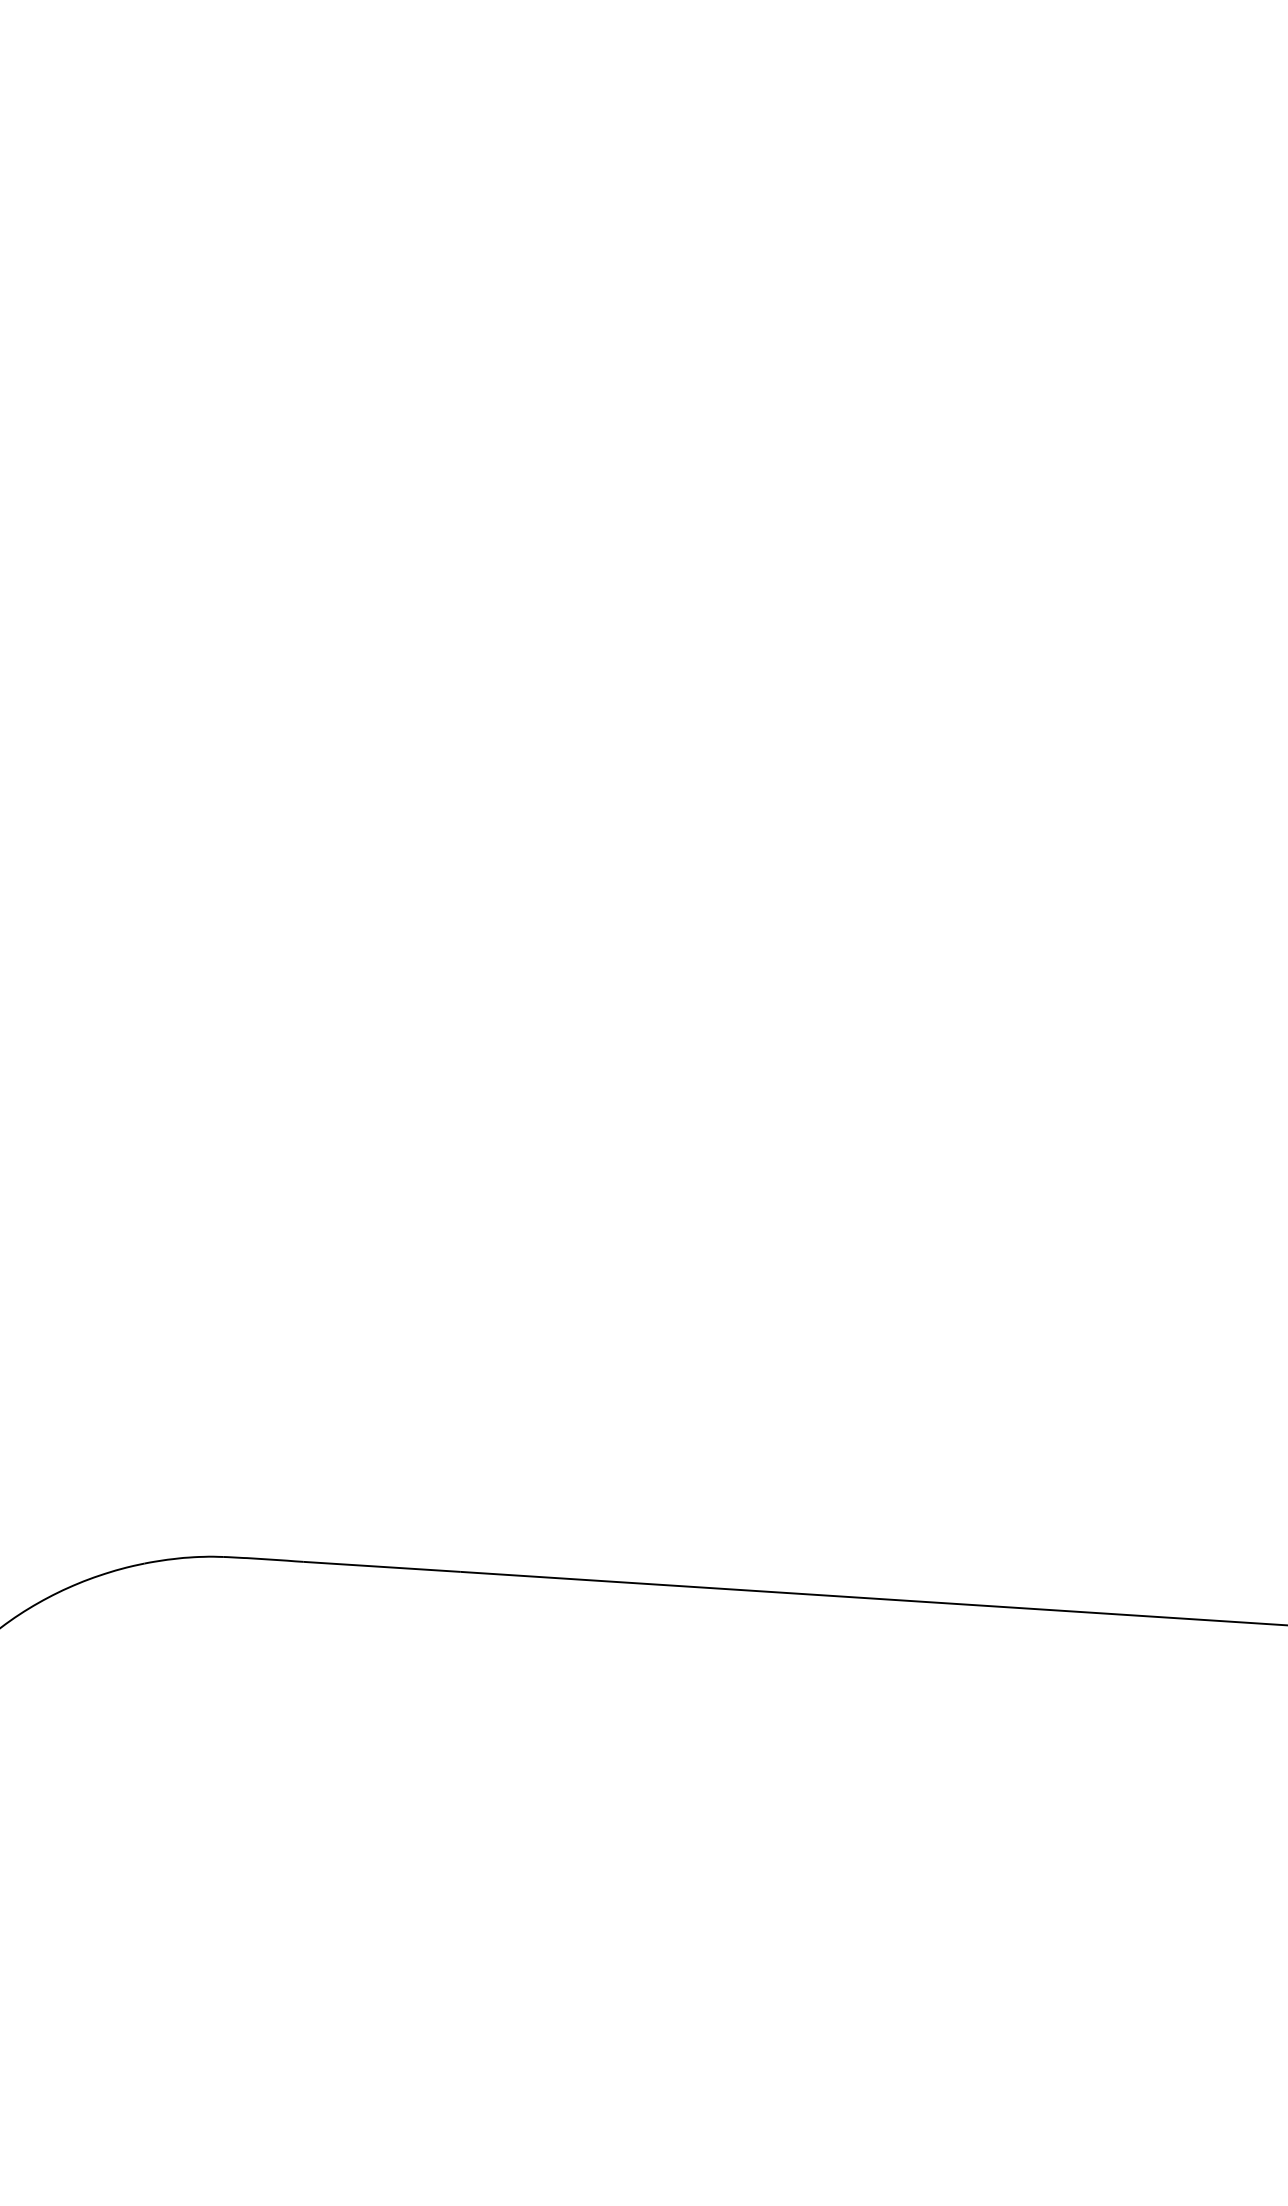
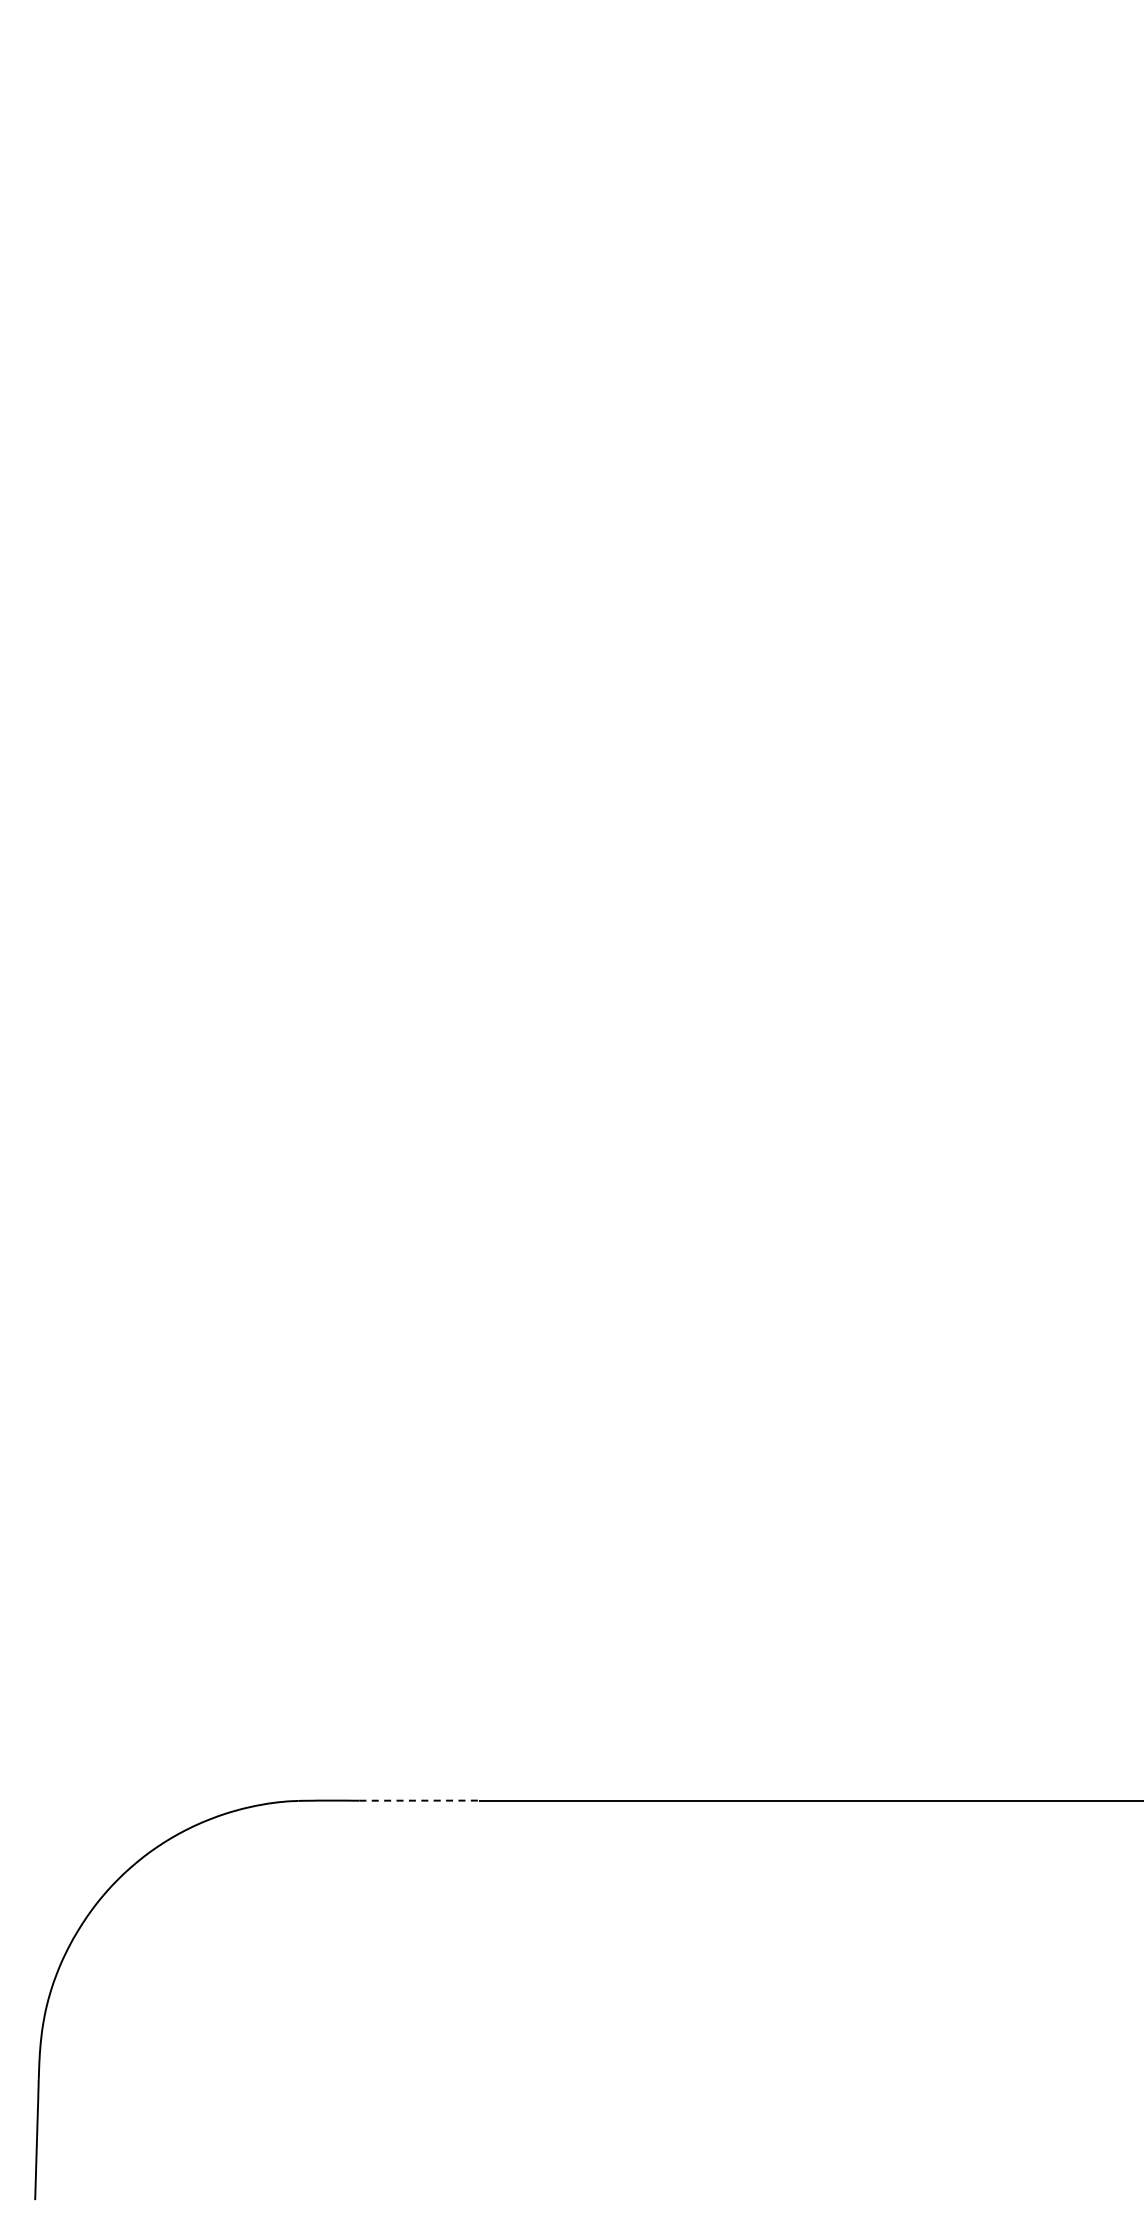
line: (382, 1566) -> (419, 1800), solid -> dashed

